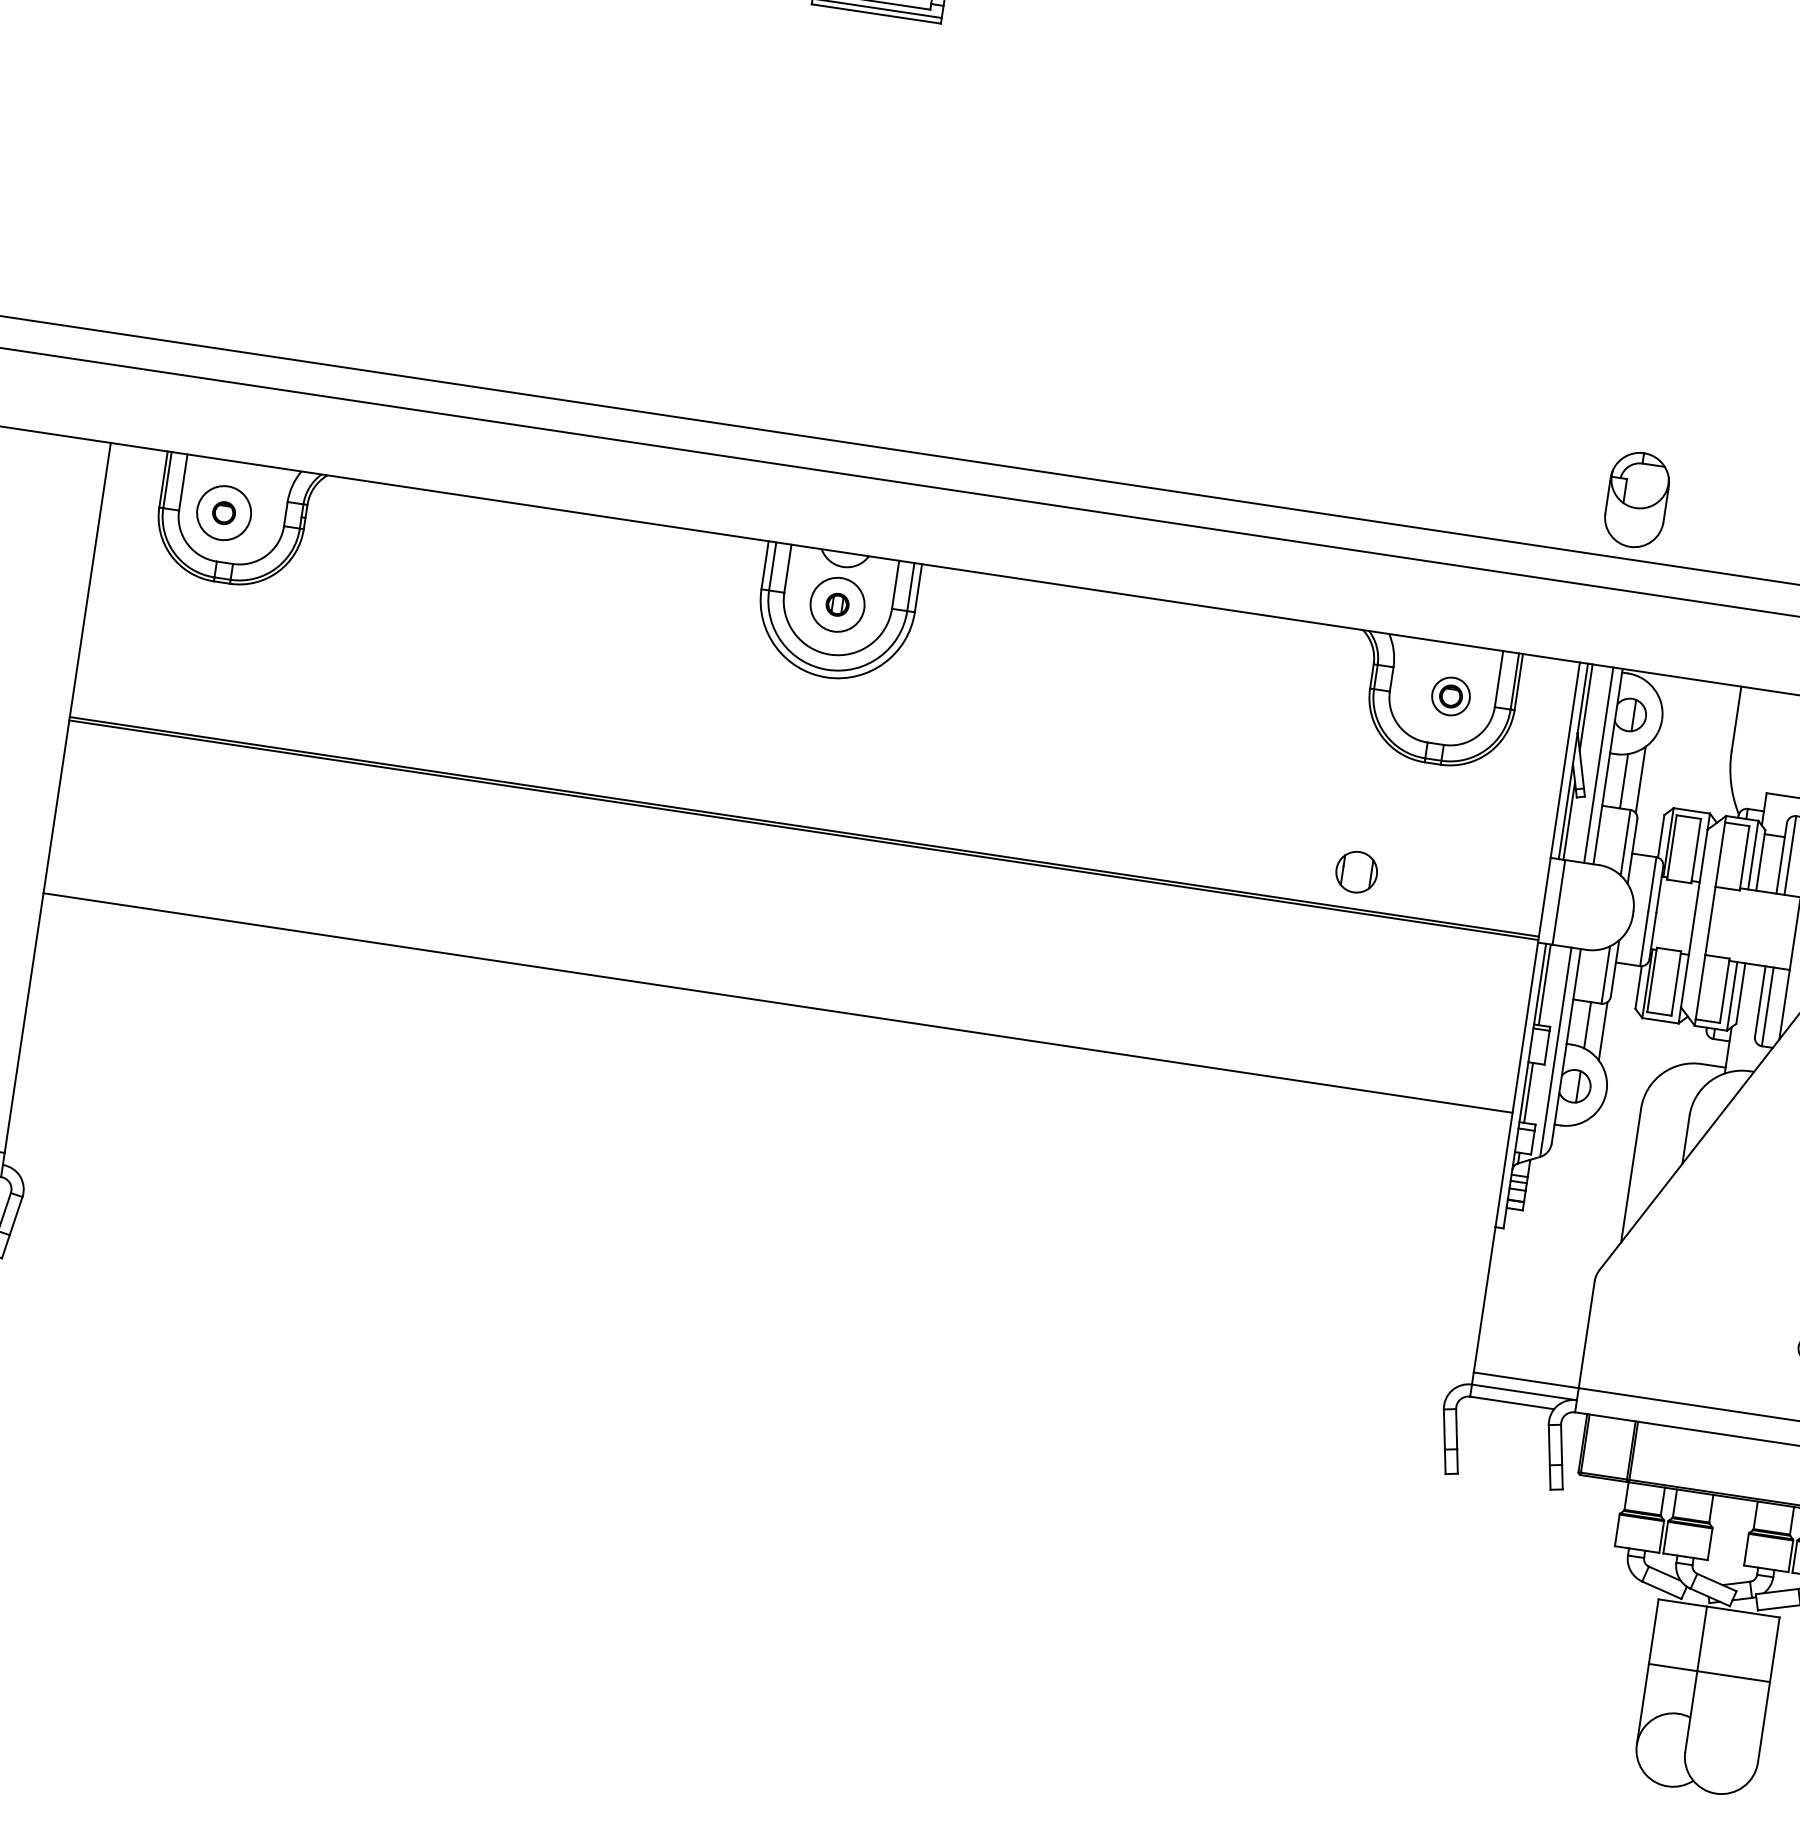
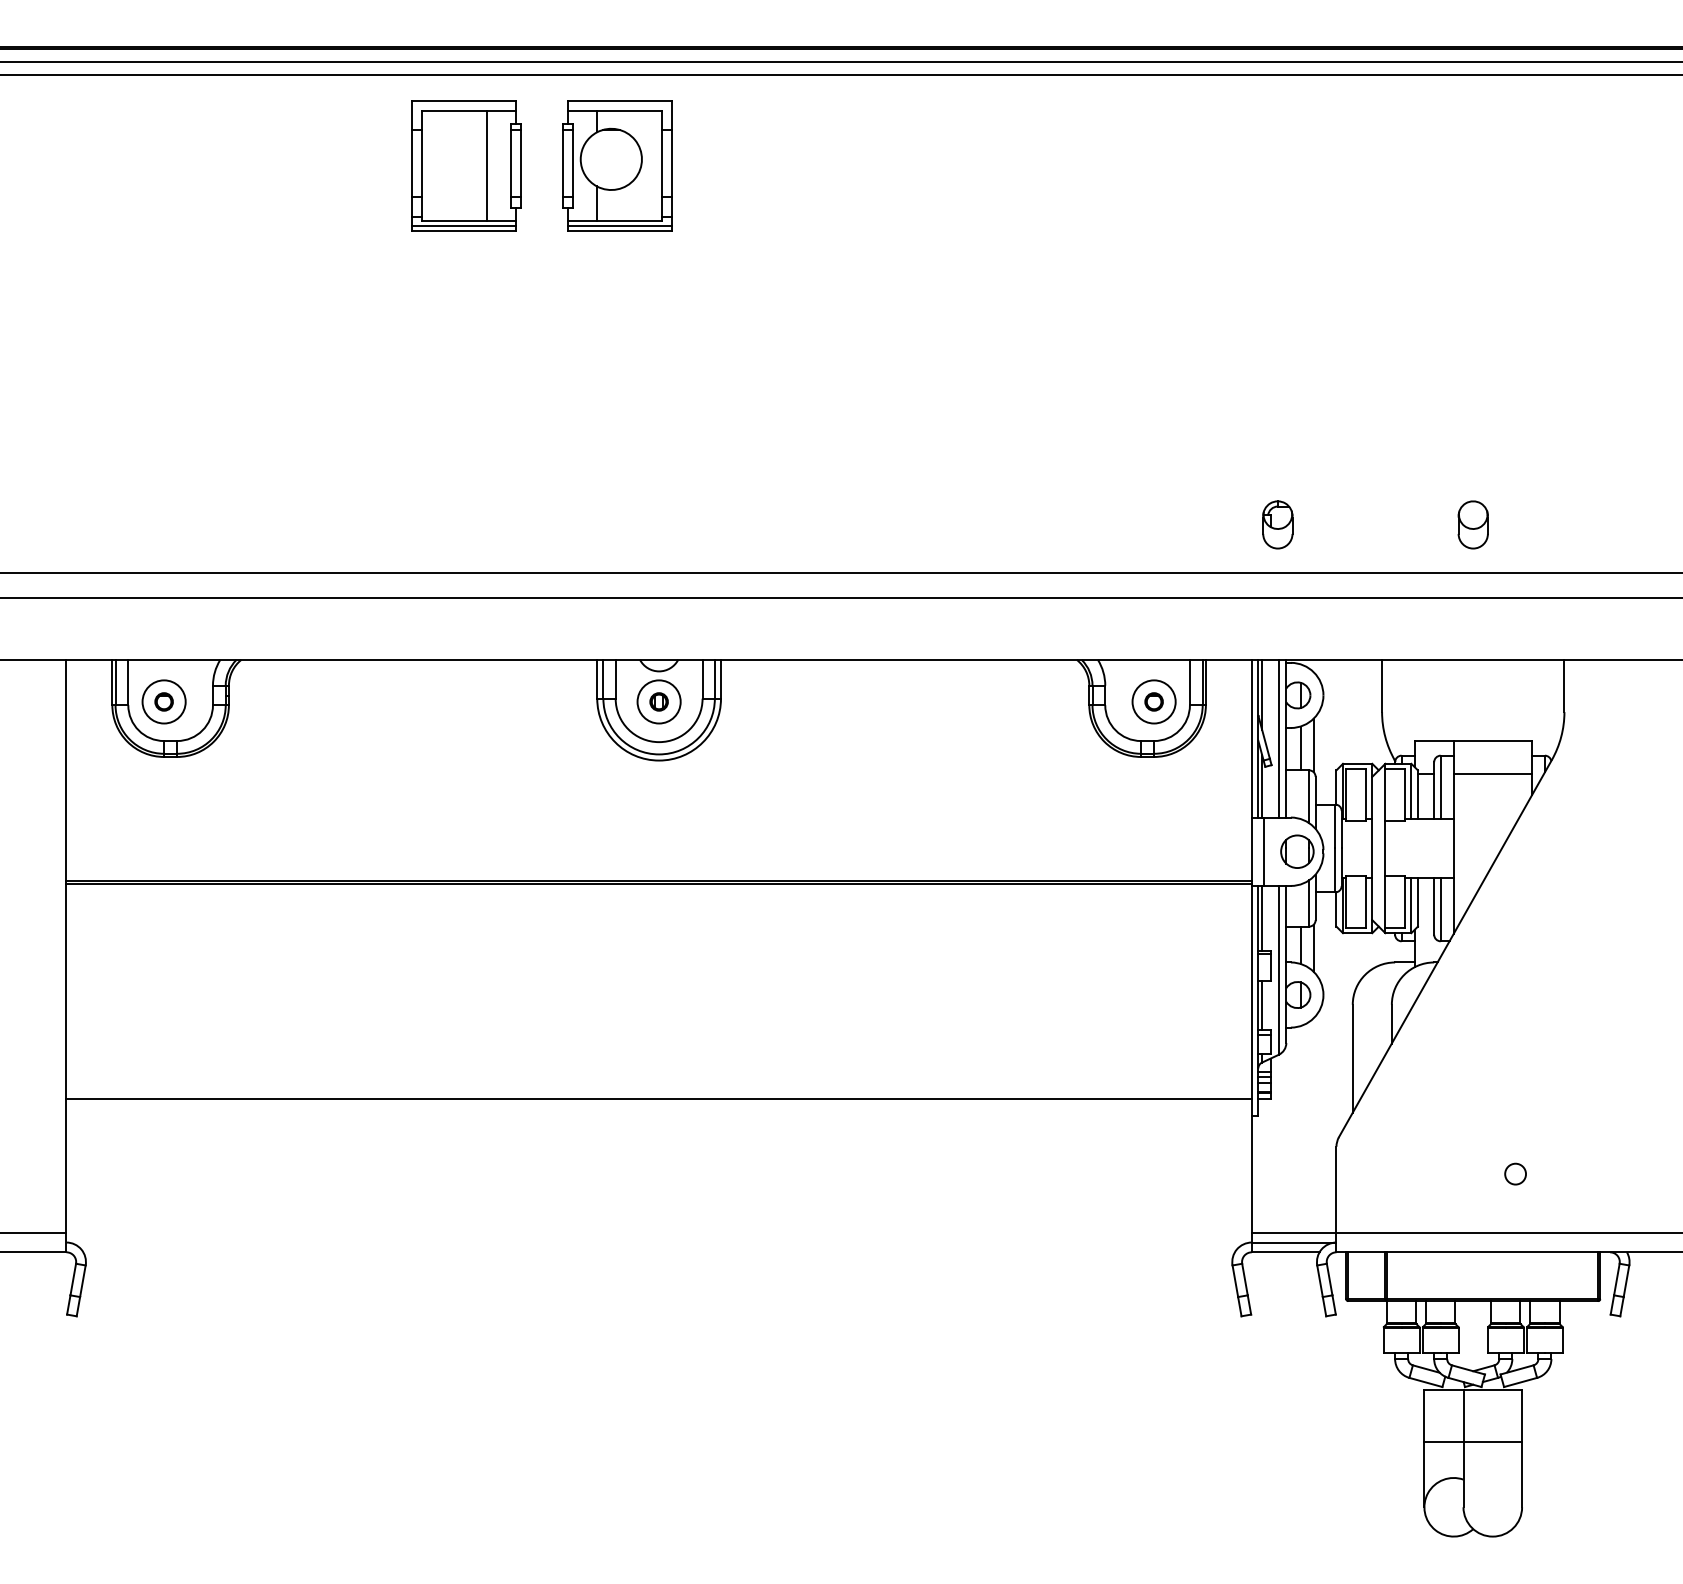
part: (1636, 499) -> (1277, 524), size x0.62
circle: (1450, 695) -> (1153, 701), size x1.43
part: (1356, 871) -> (1297, 851), moved
line: (777, 1003) -> (658, 1099), moved

